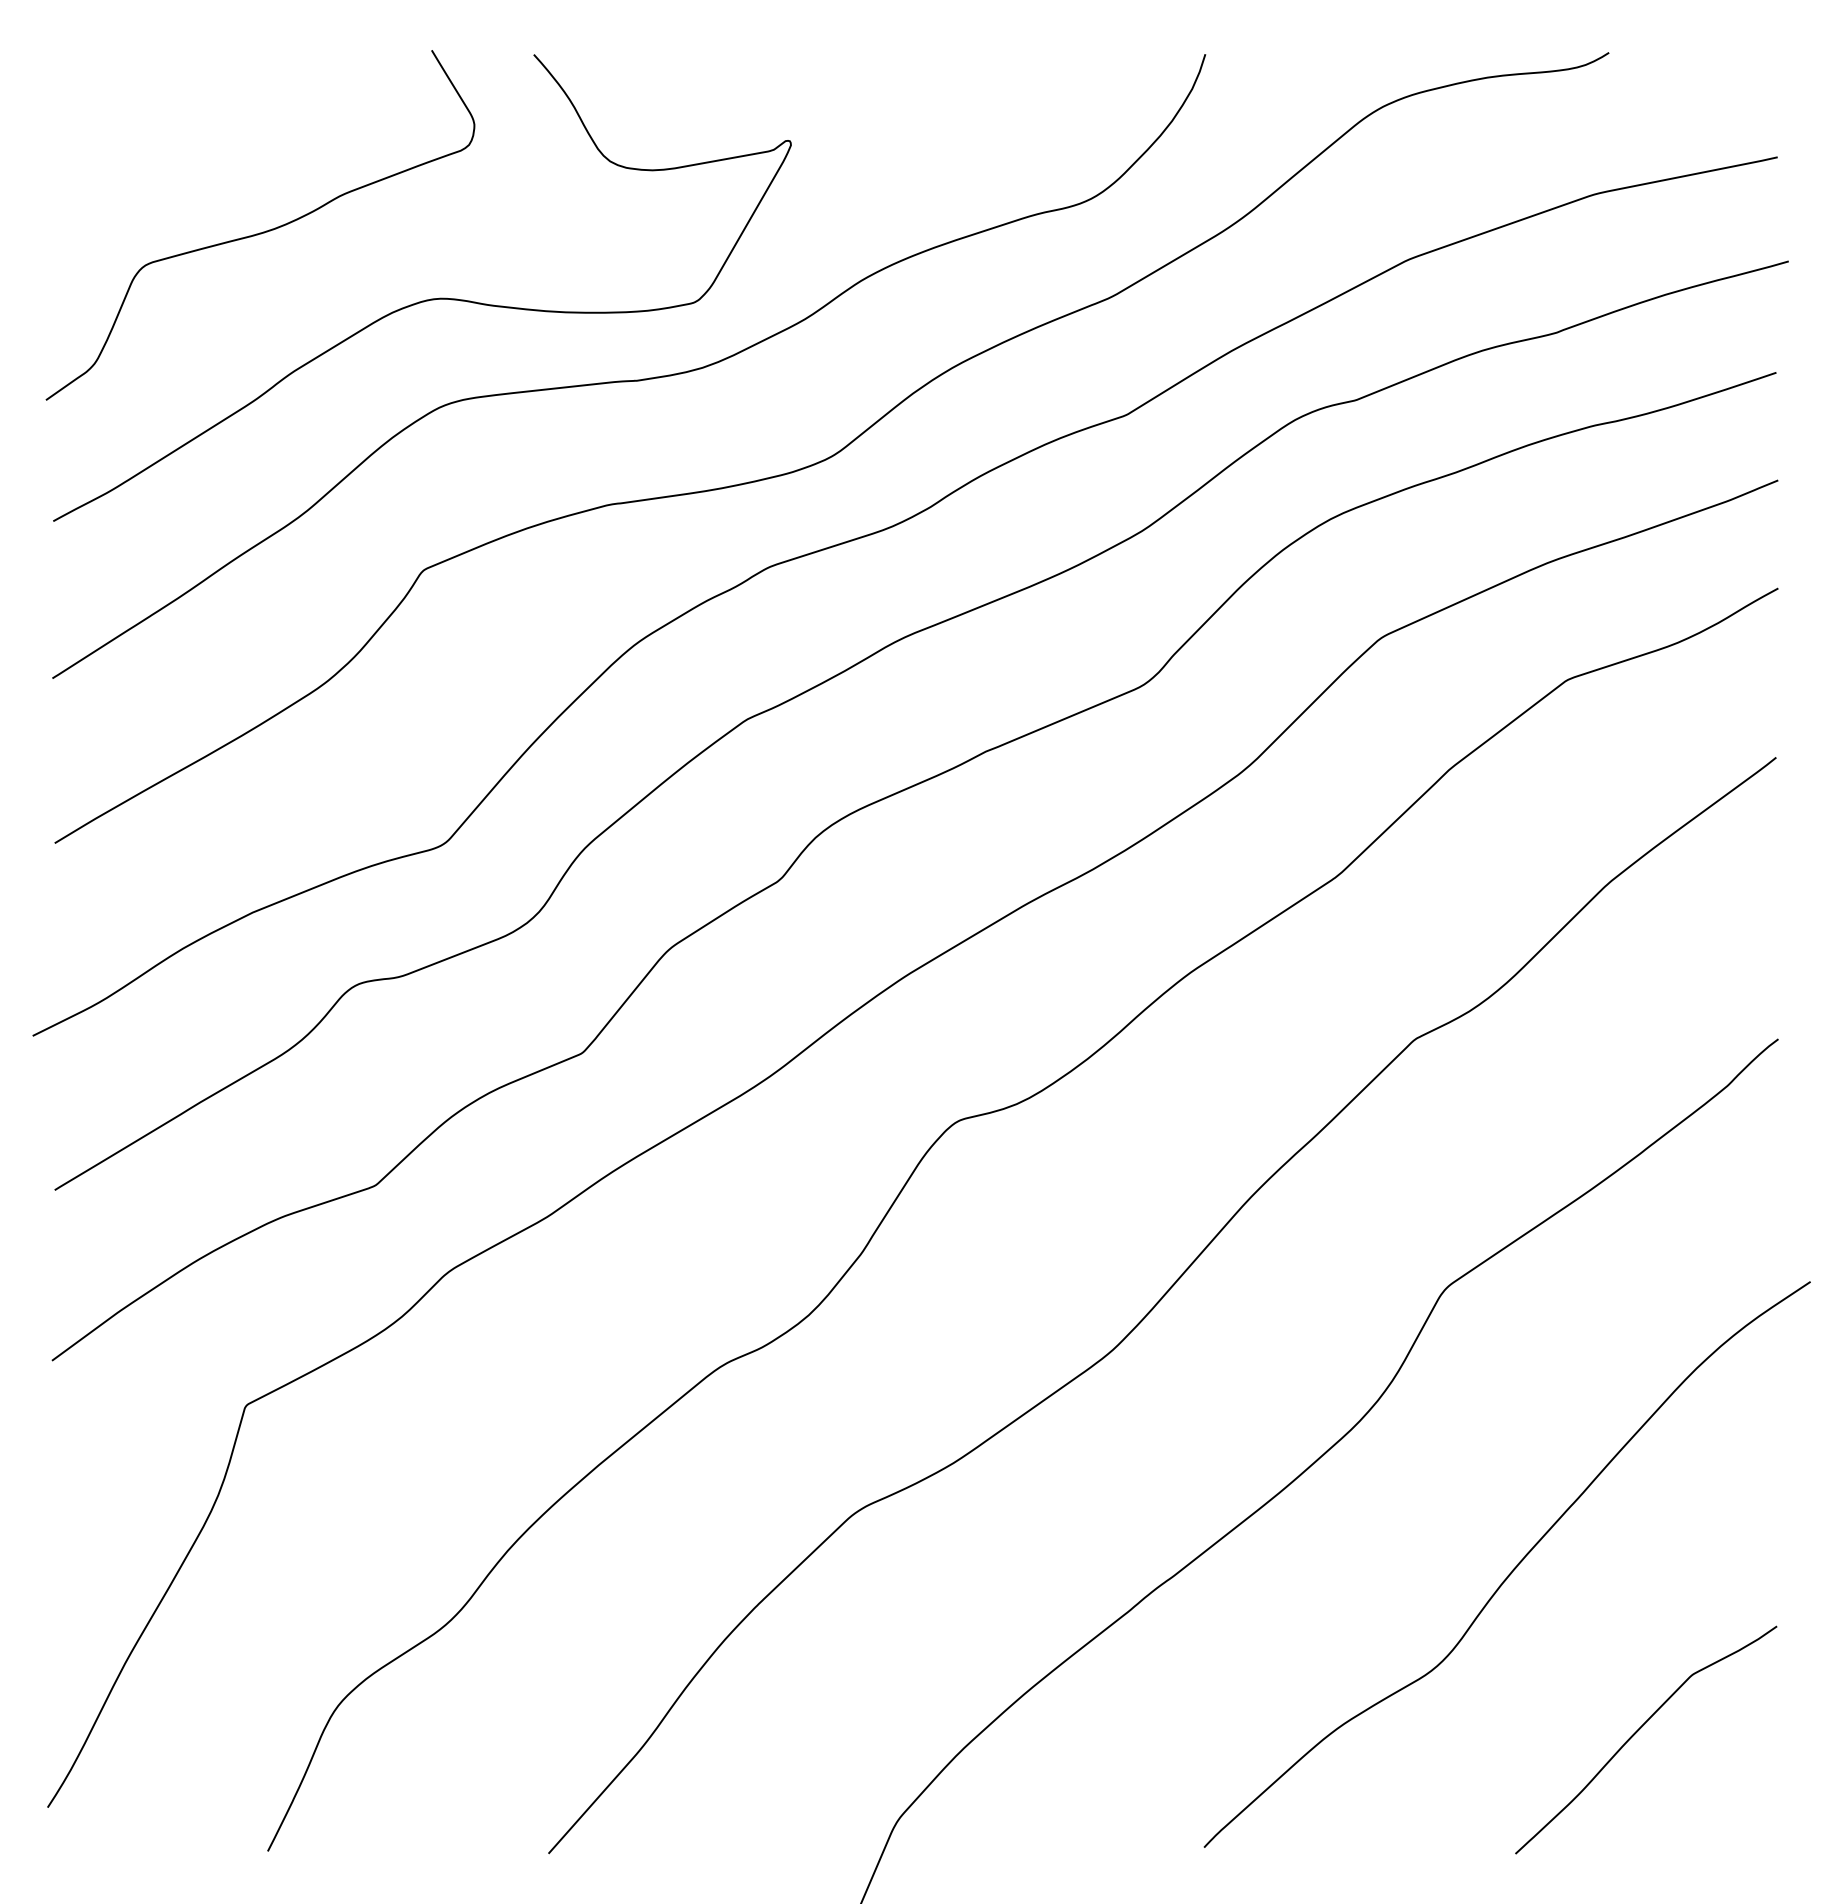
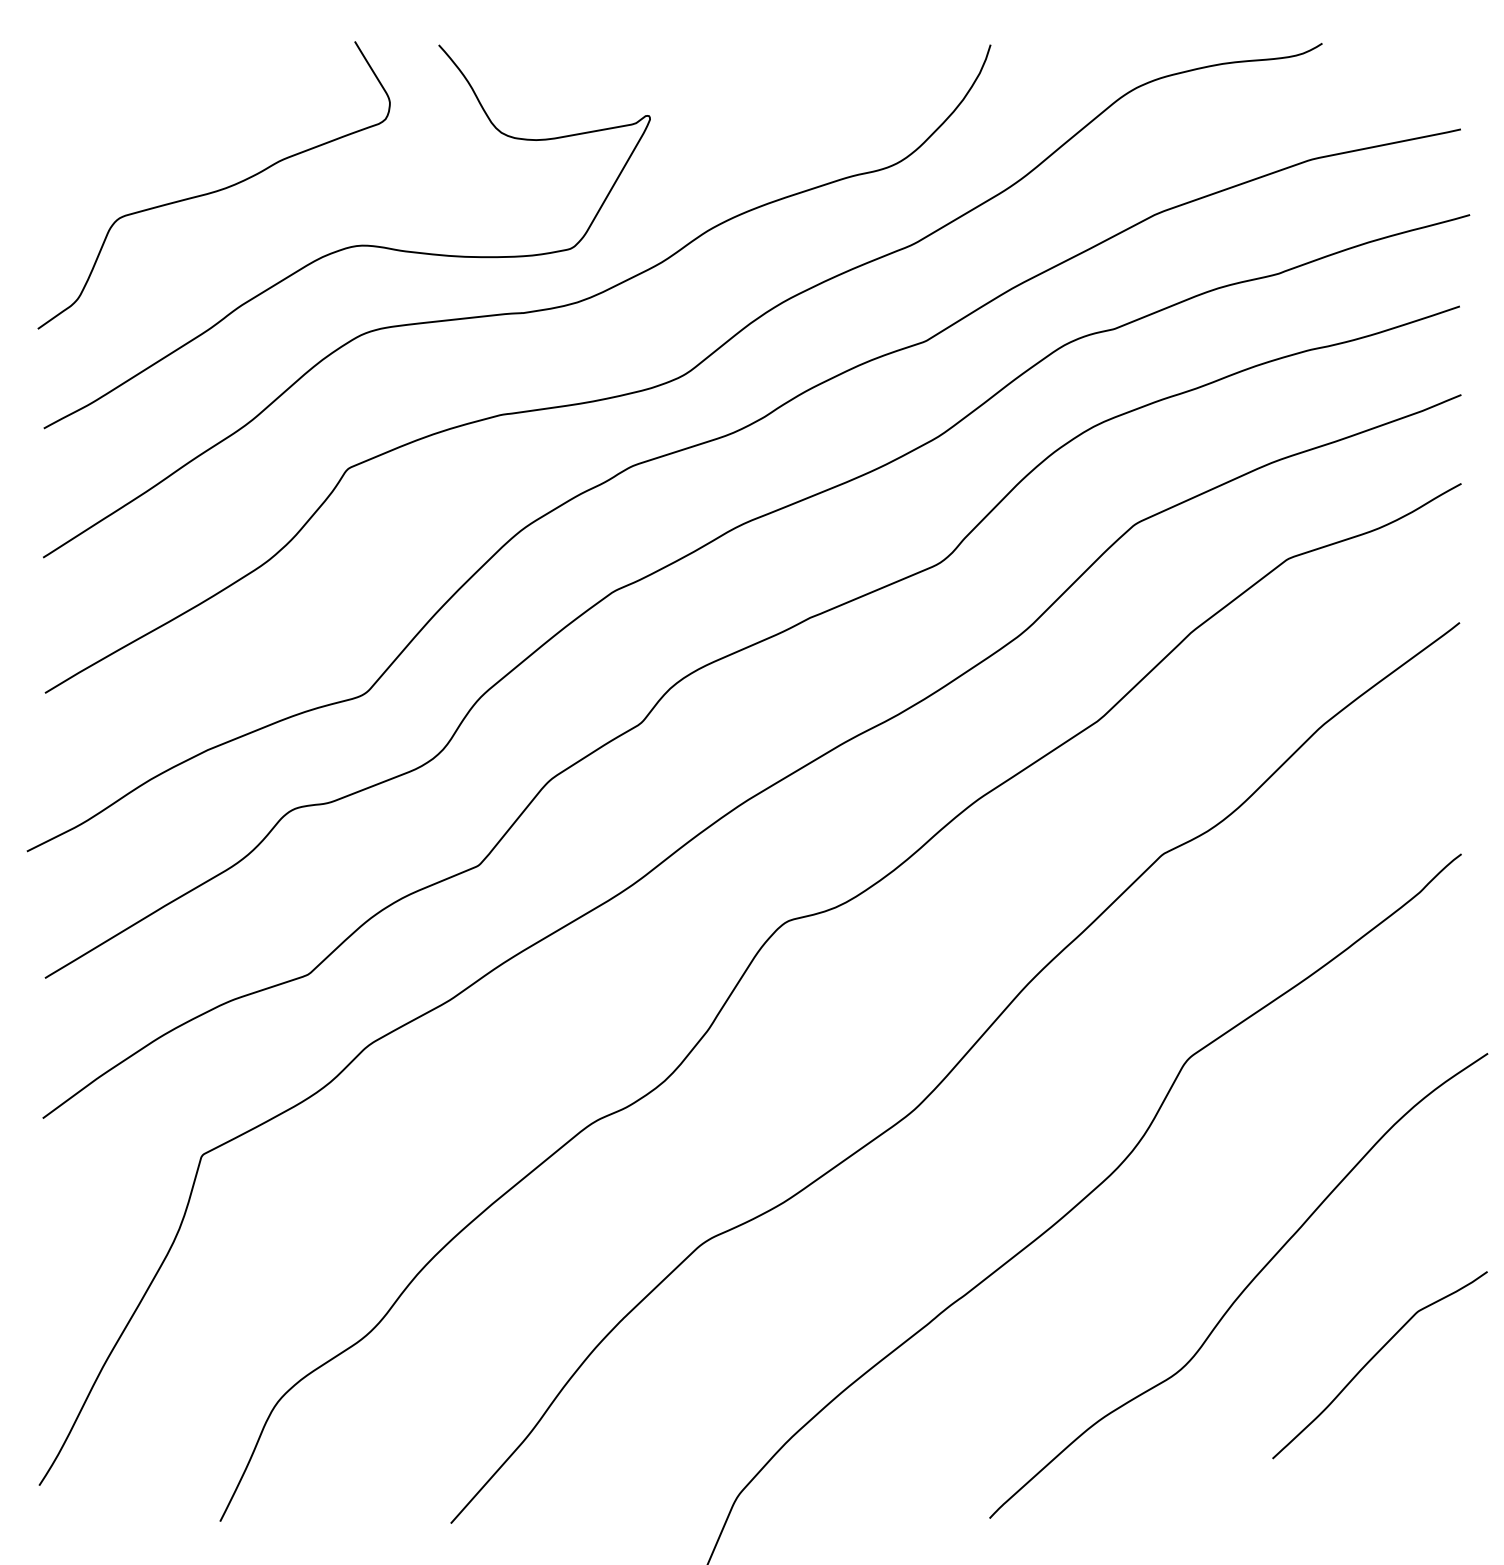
curve: (1638, 1731) -> (1373, 1358), moved

